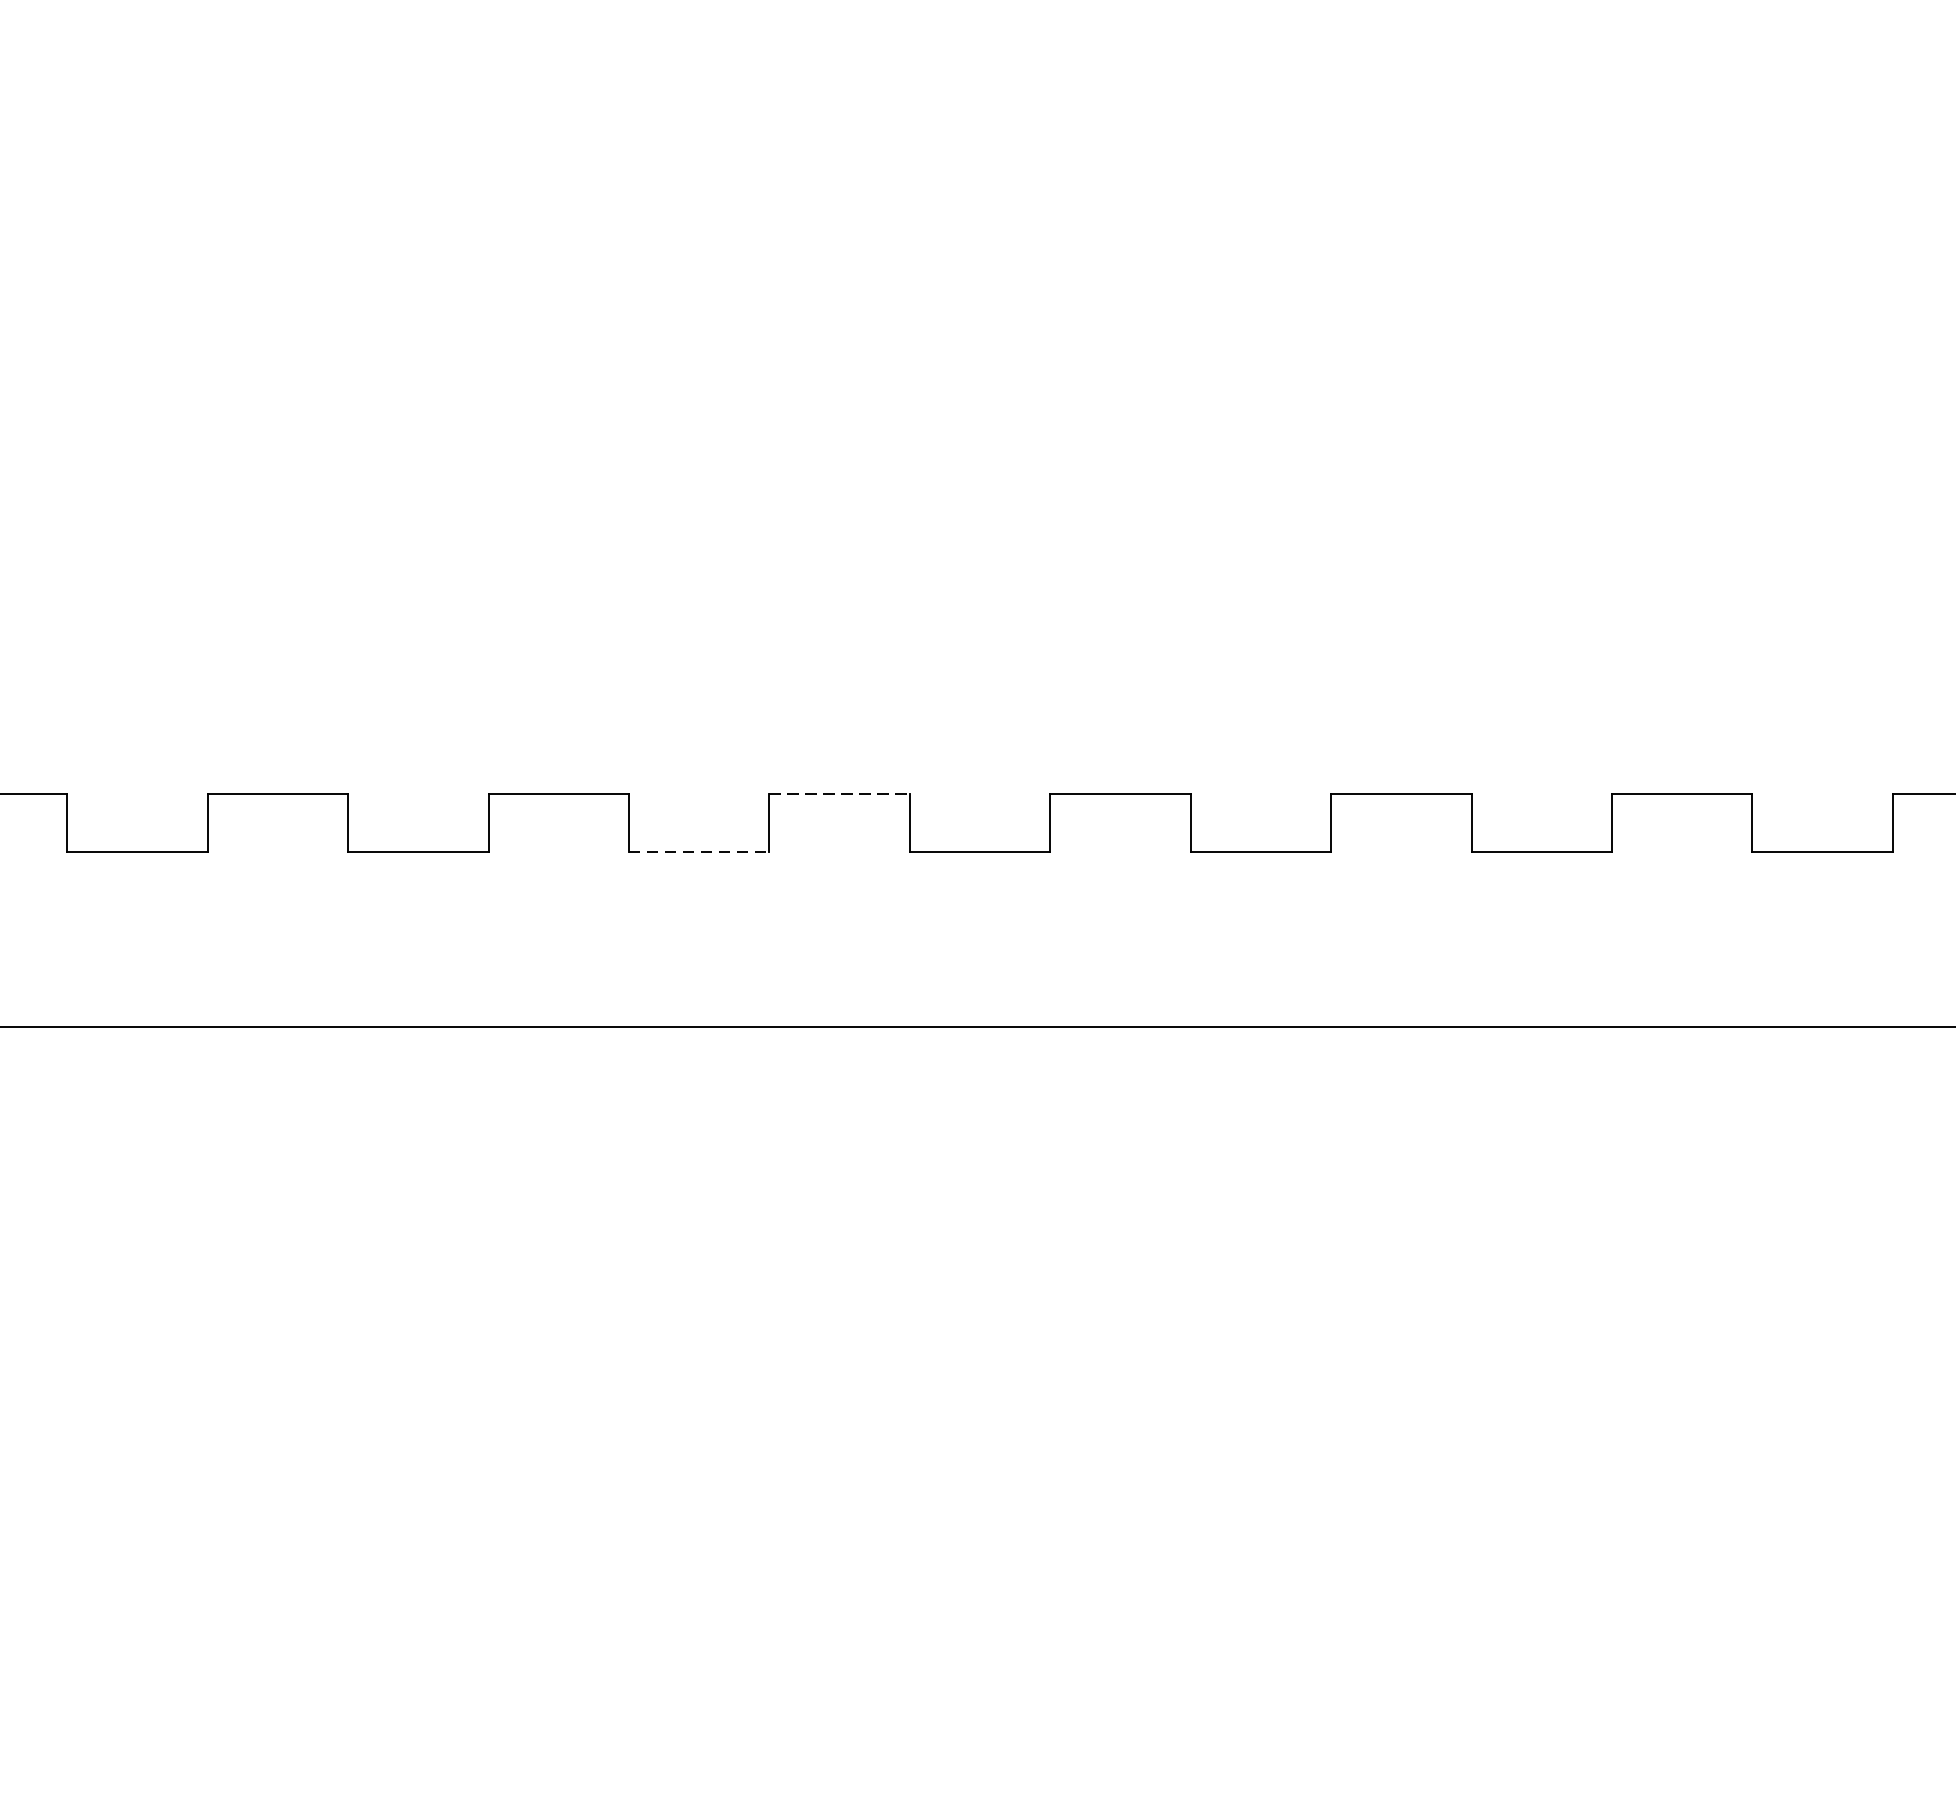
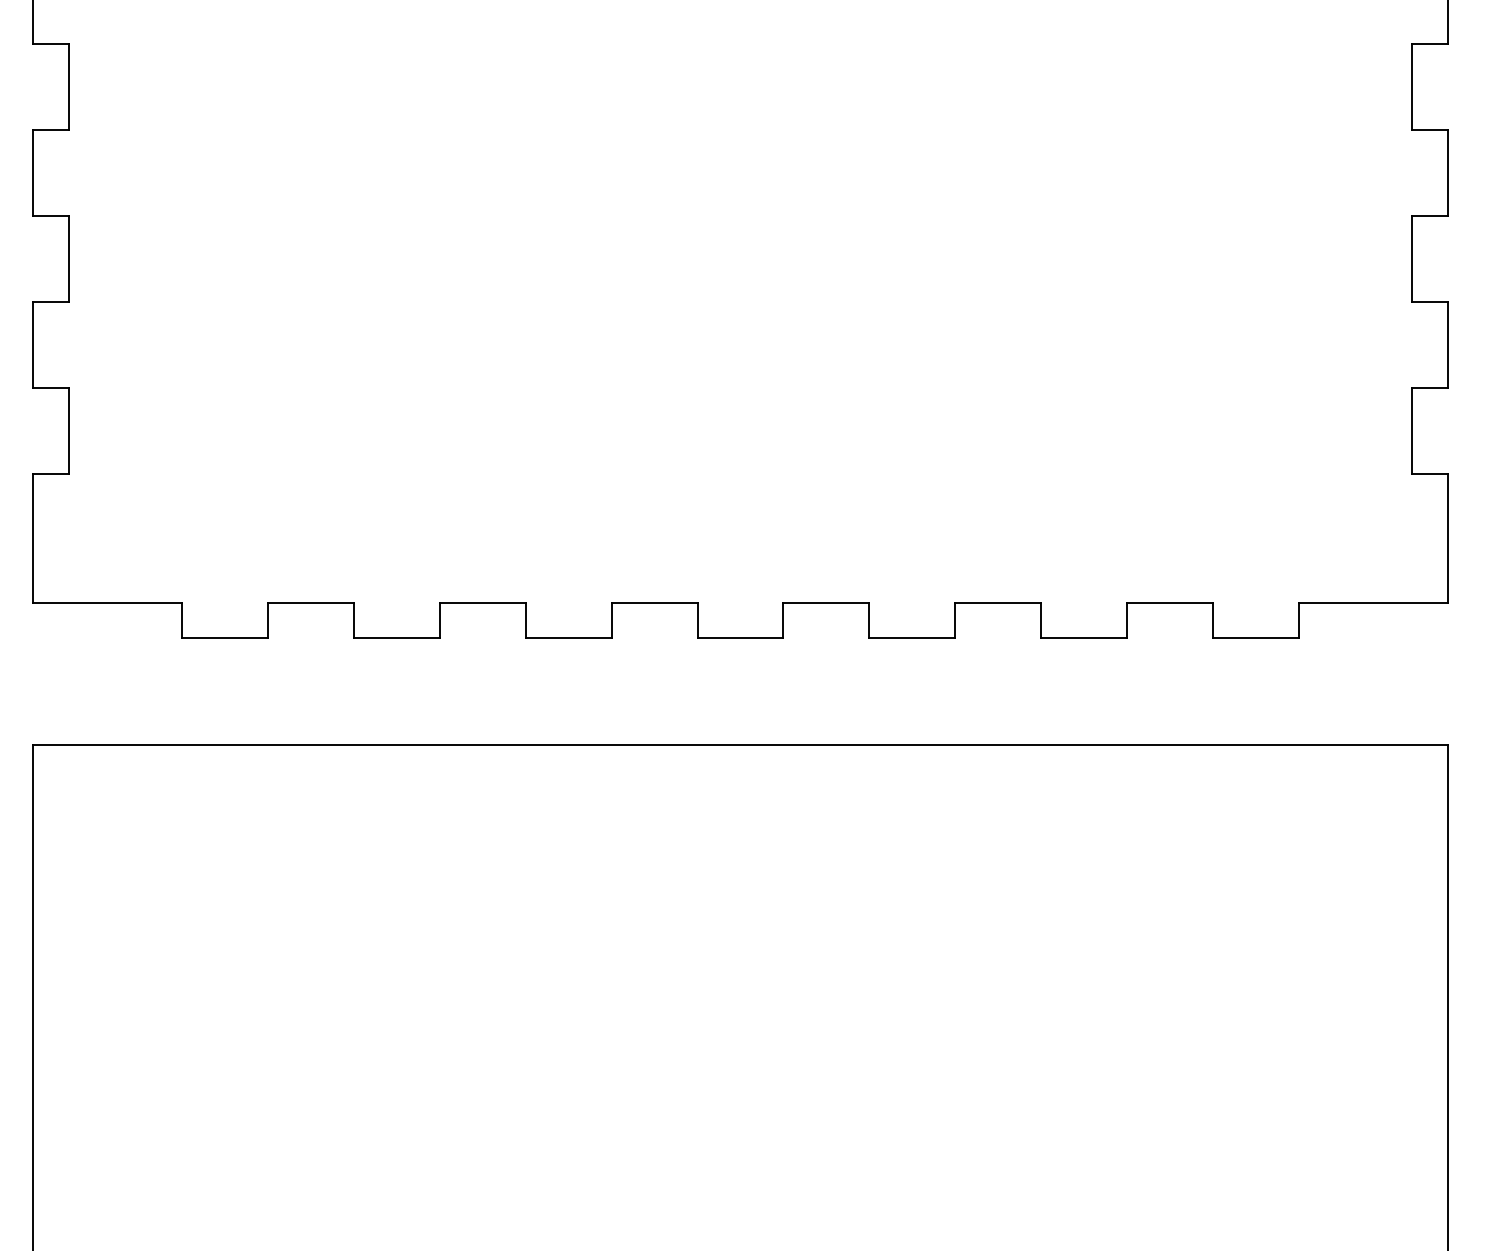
line: (839, 793) -> (654, 602), dashed -> solid
line: (699, 850) -> (568, 637), dashed -> solid

